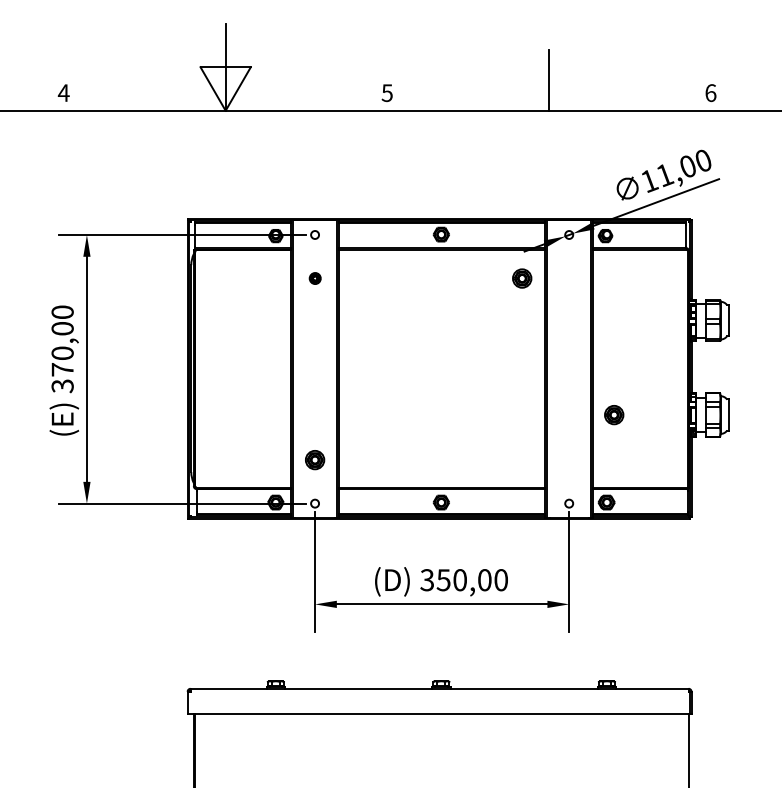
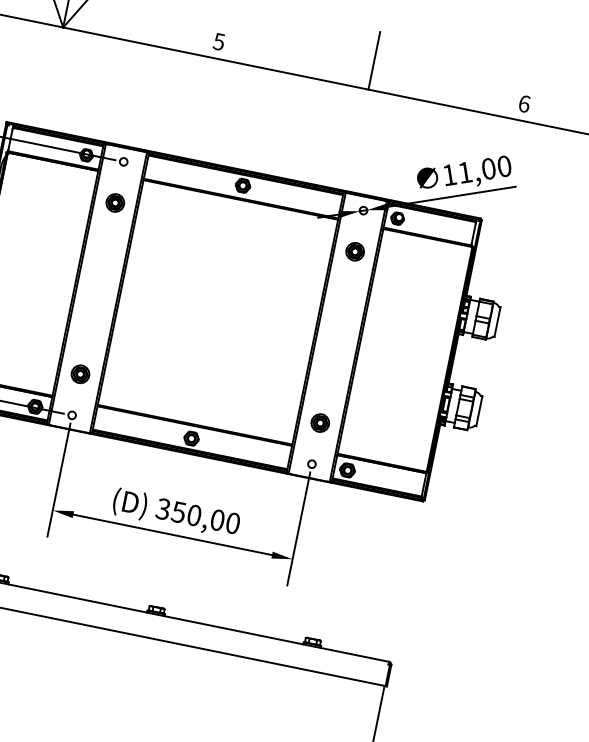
part: (315, 278) -> (115, 203), size x1.67
part: (522, 278) -> (355, 251), moved
part: (614, 415) -> (320, 423), moved

